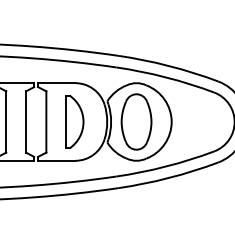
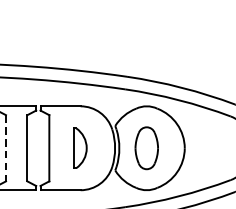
part: (74, 121) -> (79, 147), size x0.7
part: (136, 121) -> (146, 147), size x0.7
line: (6, 122) -> (6, 148), solid -> dashed

